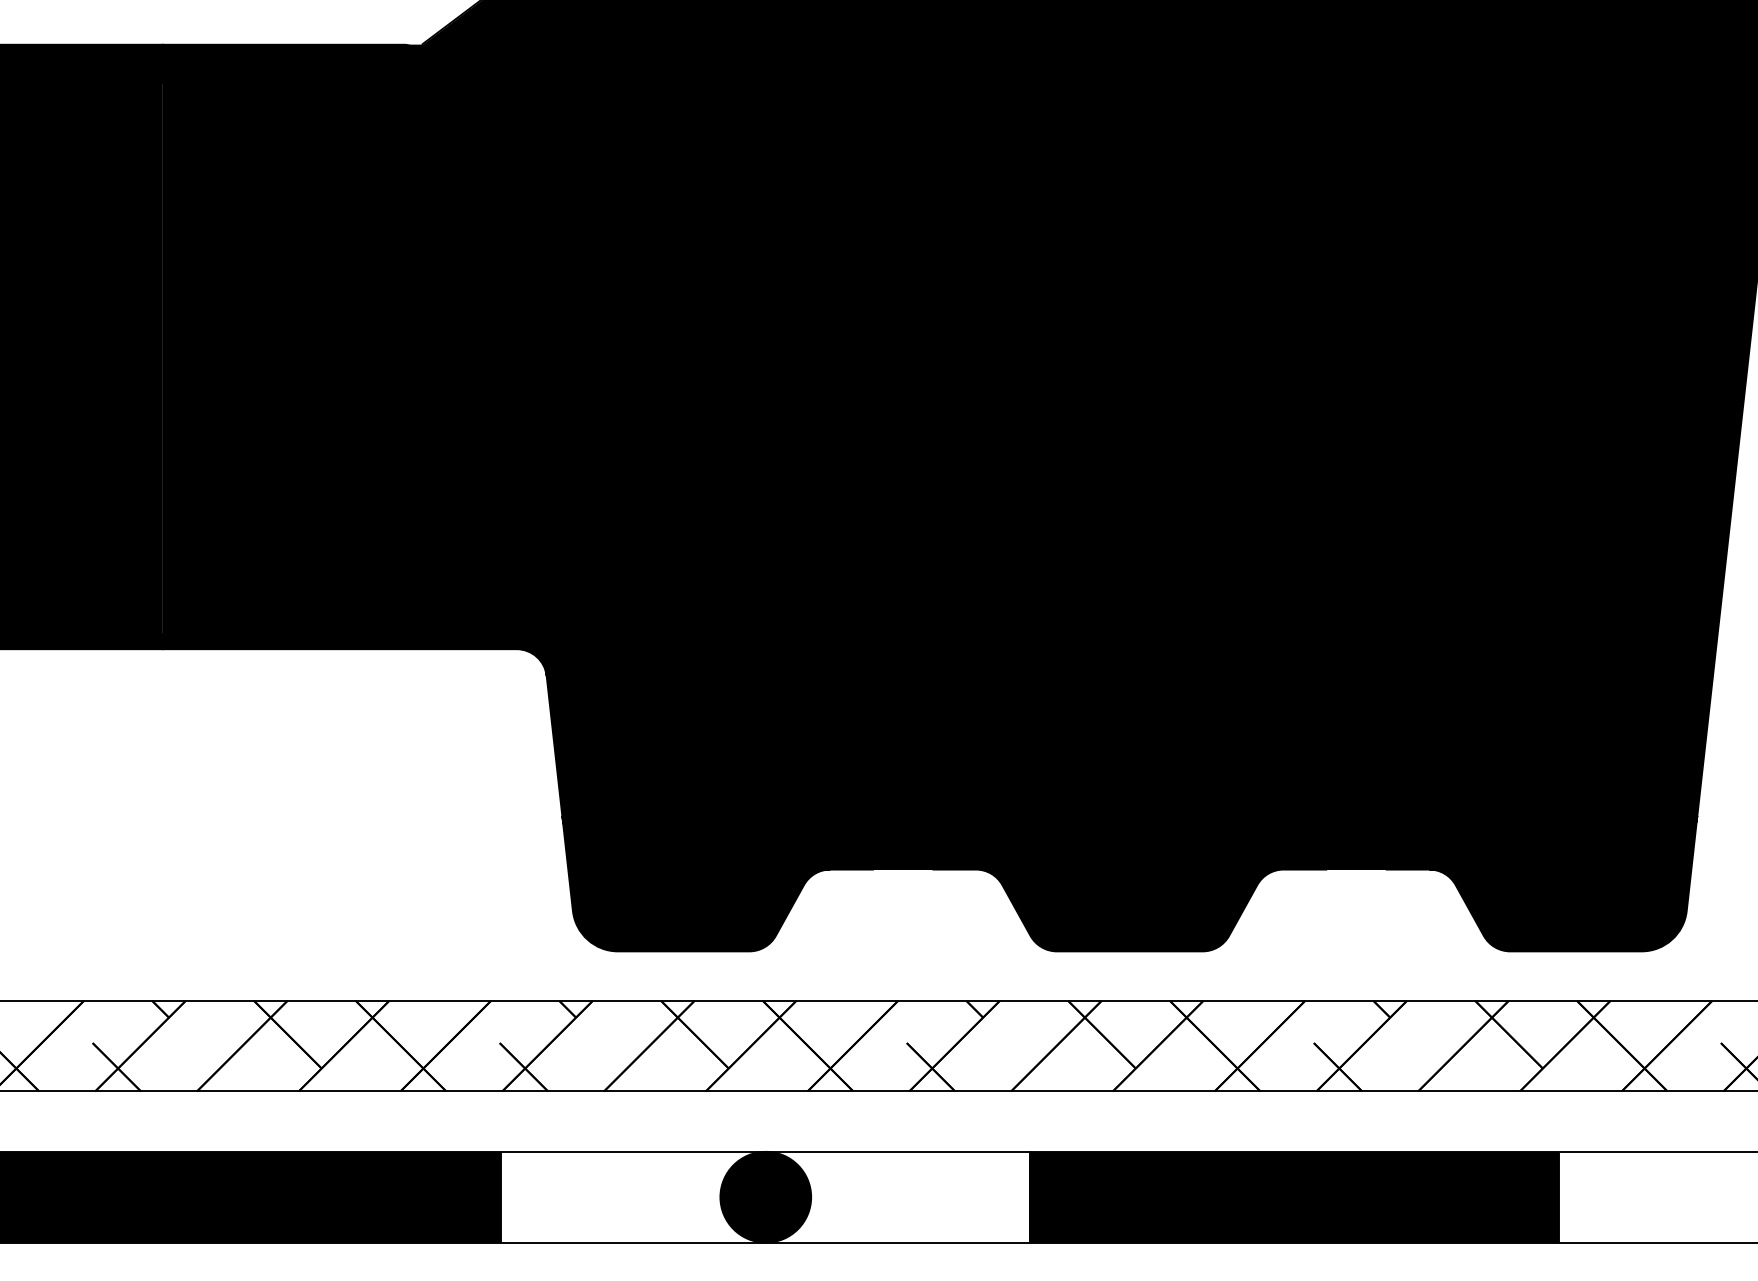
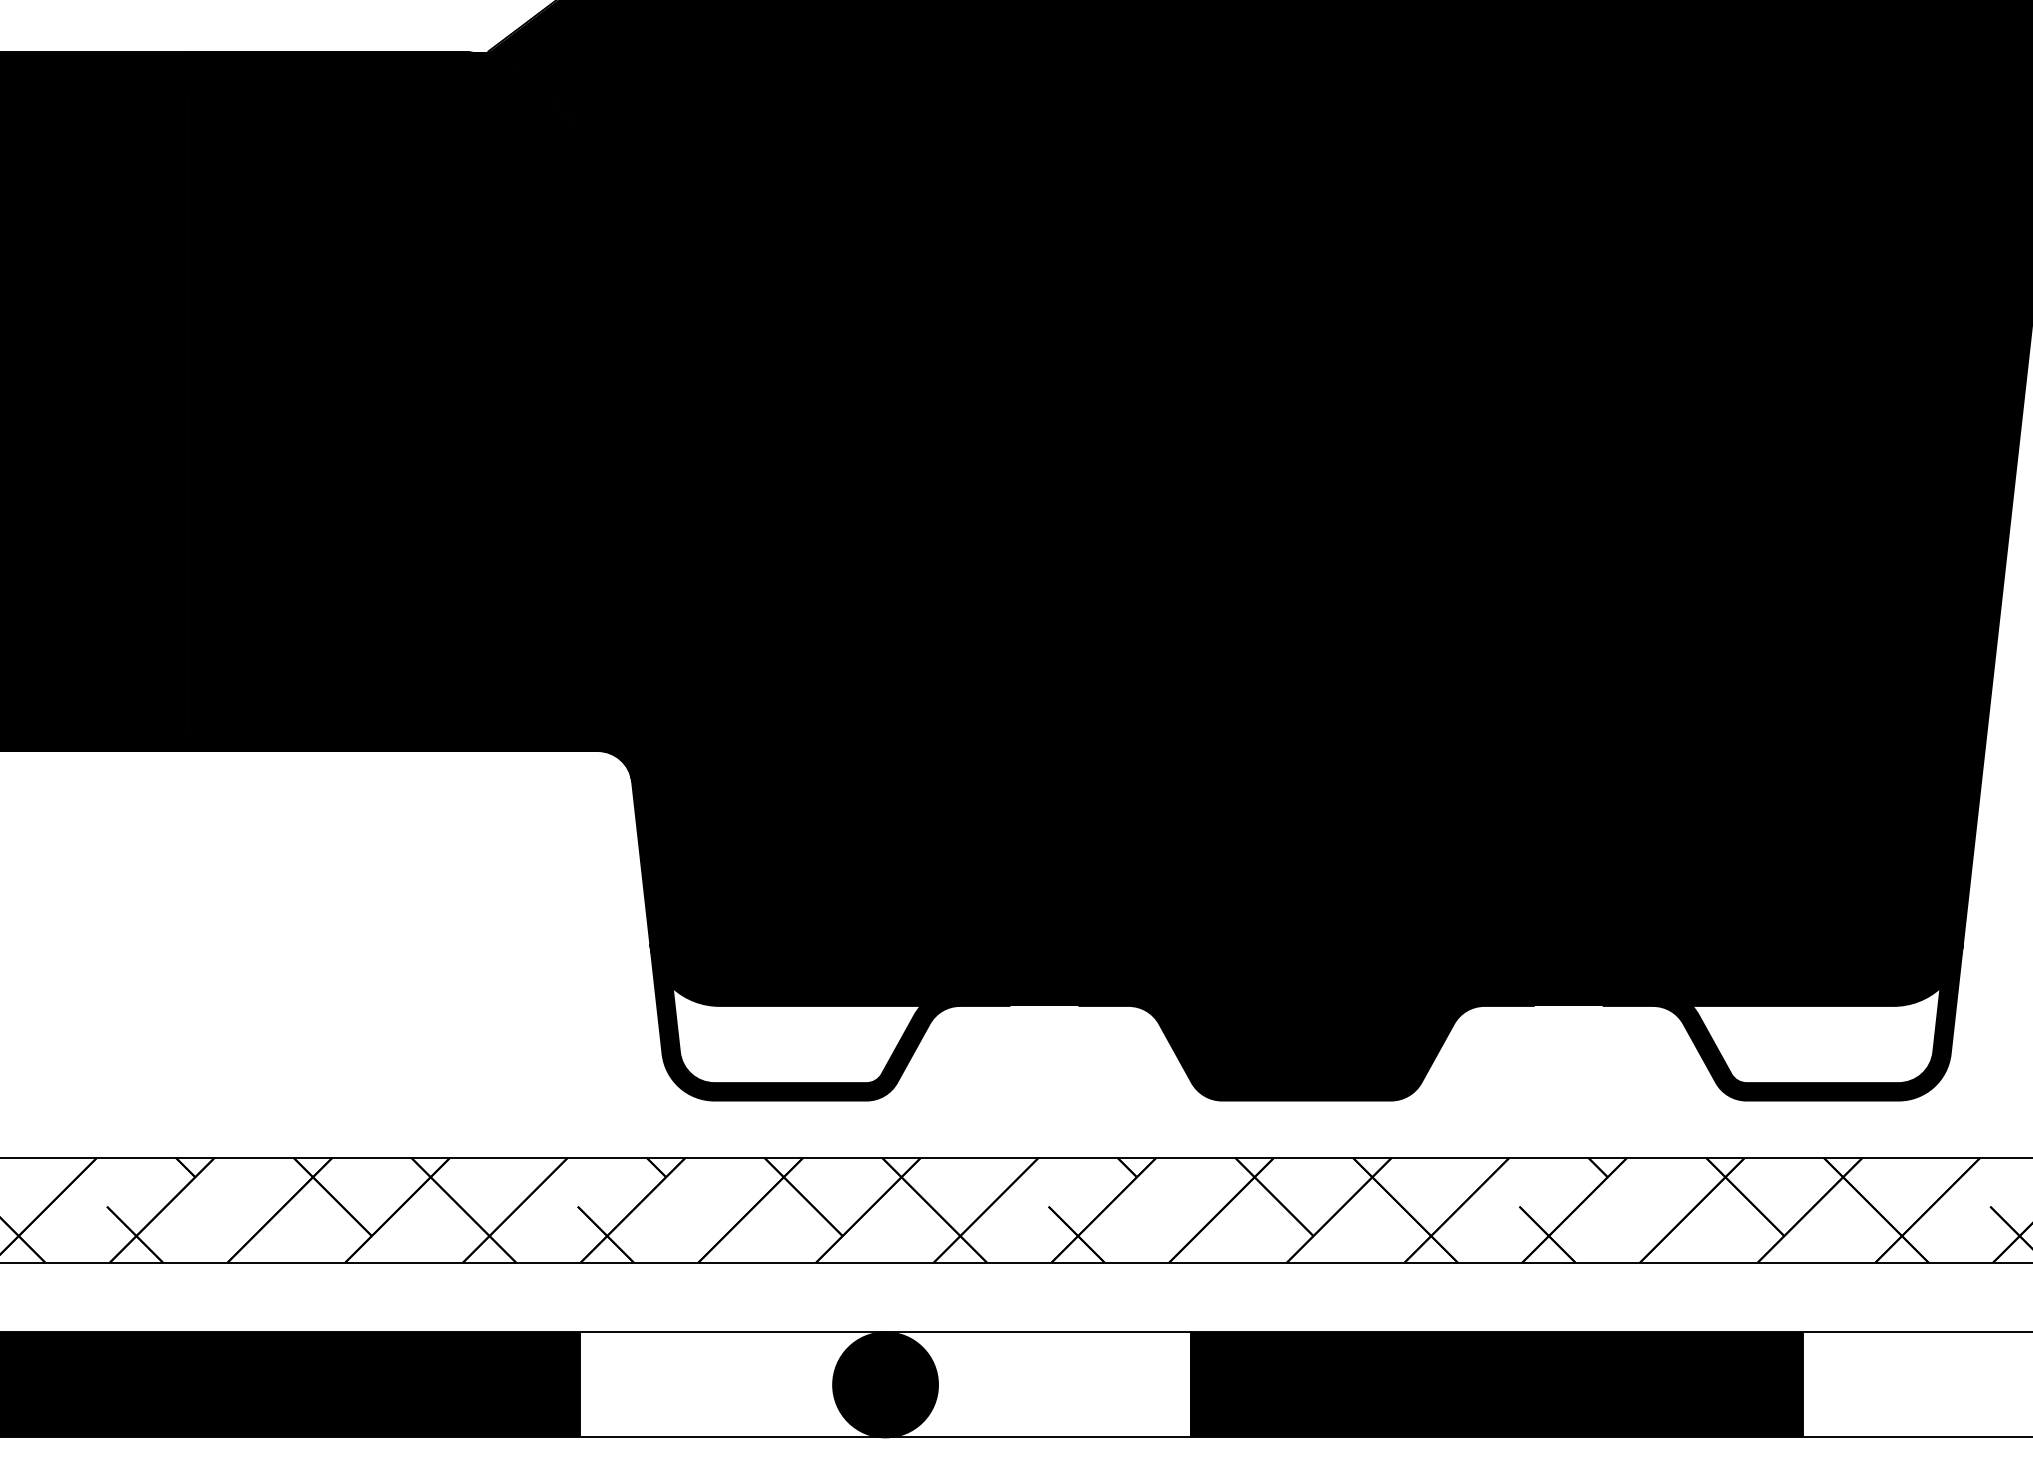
fill: (688, 895) -> (796, 1035), removed
fill: (1570, 895) -> (1816, 1035), removed

